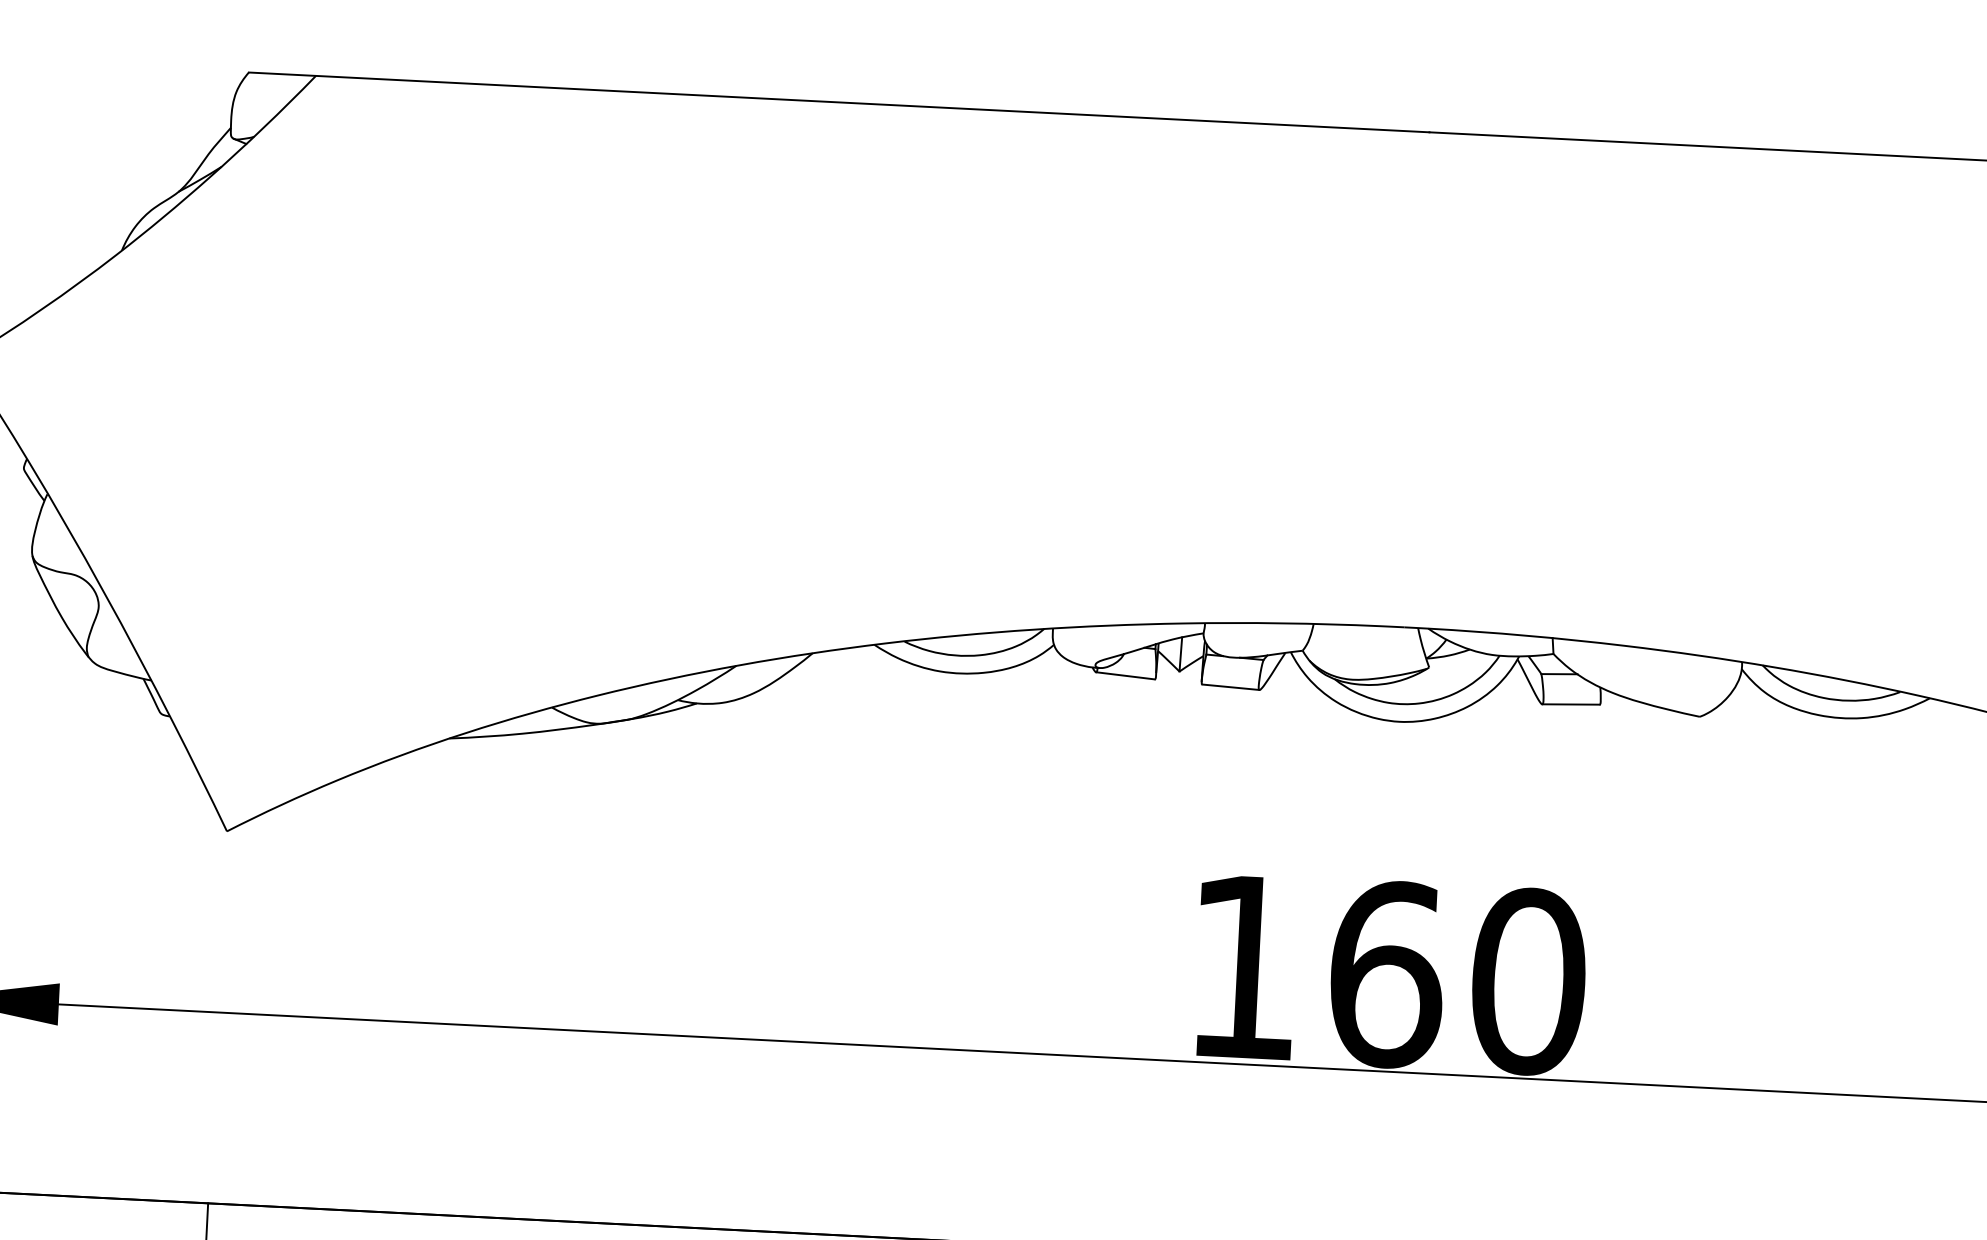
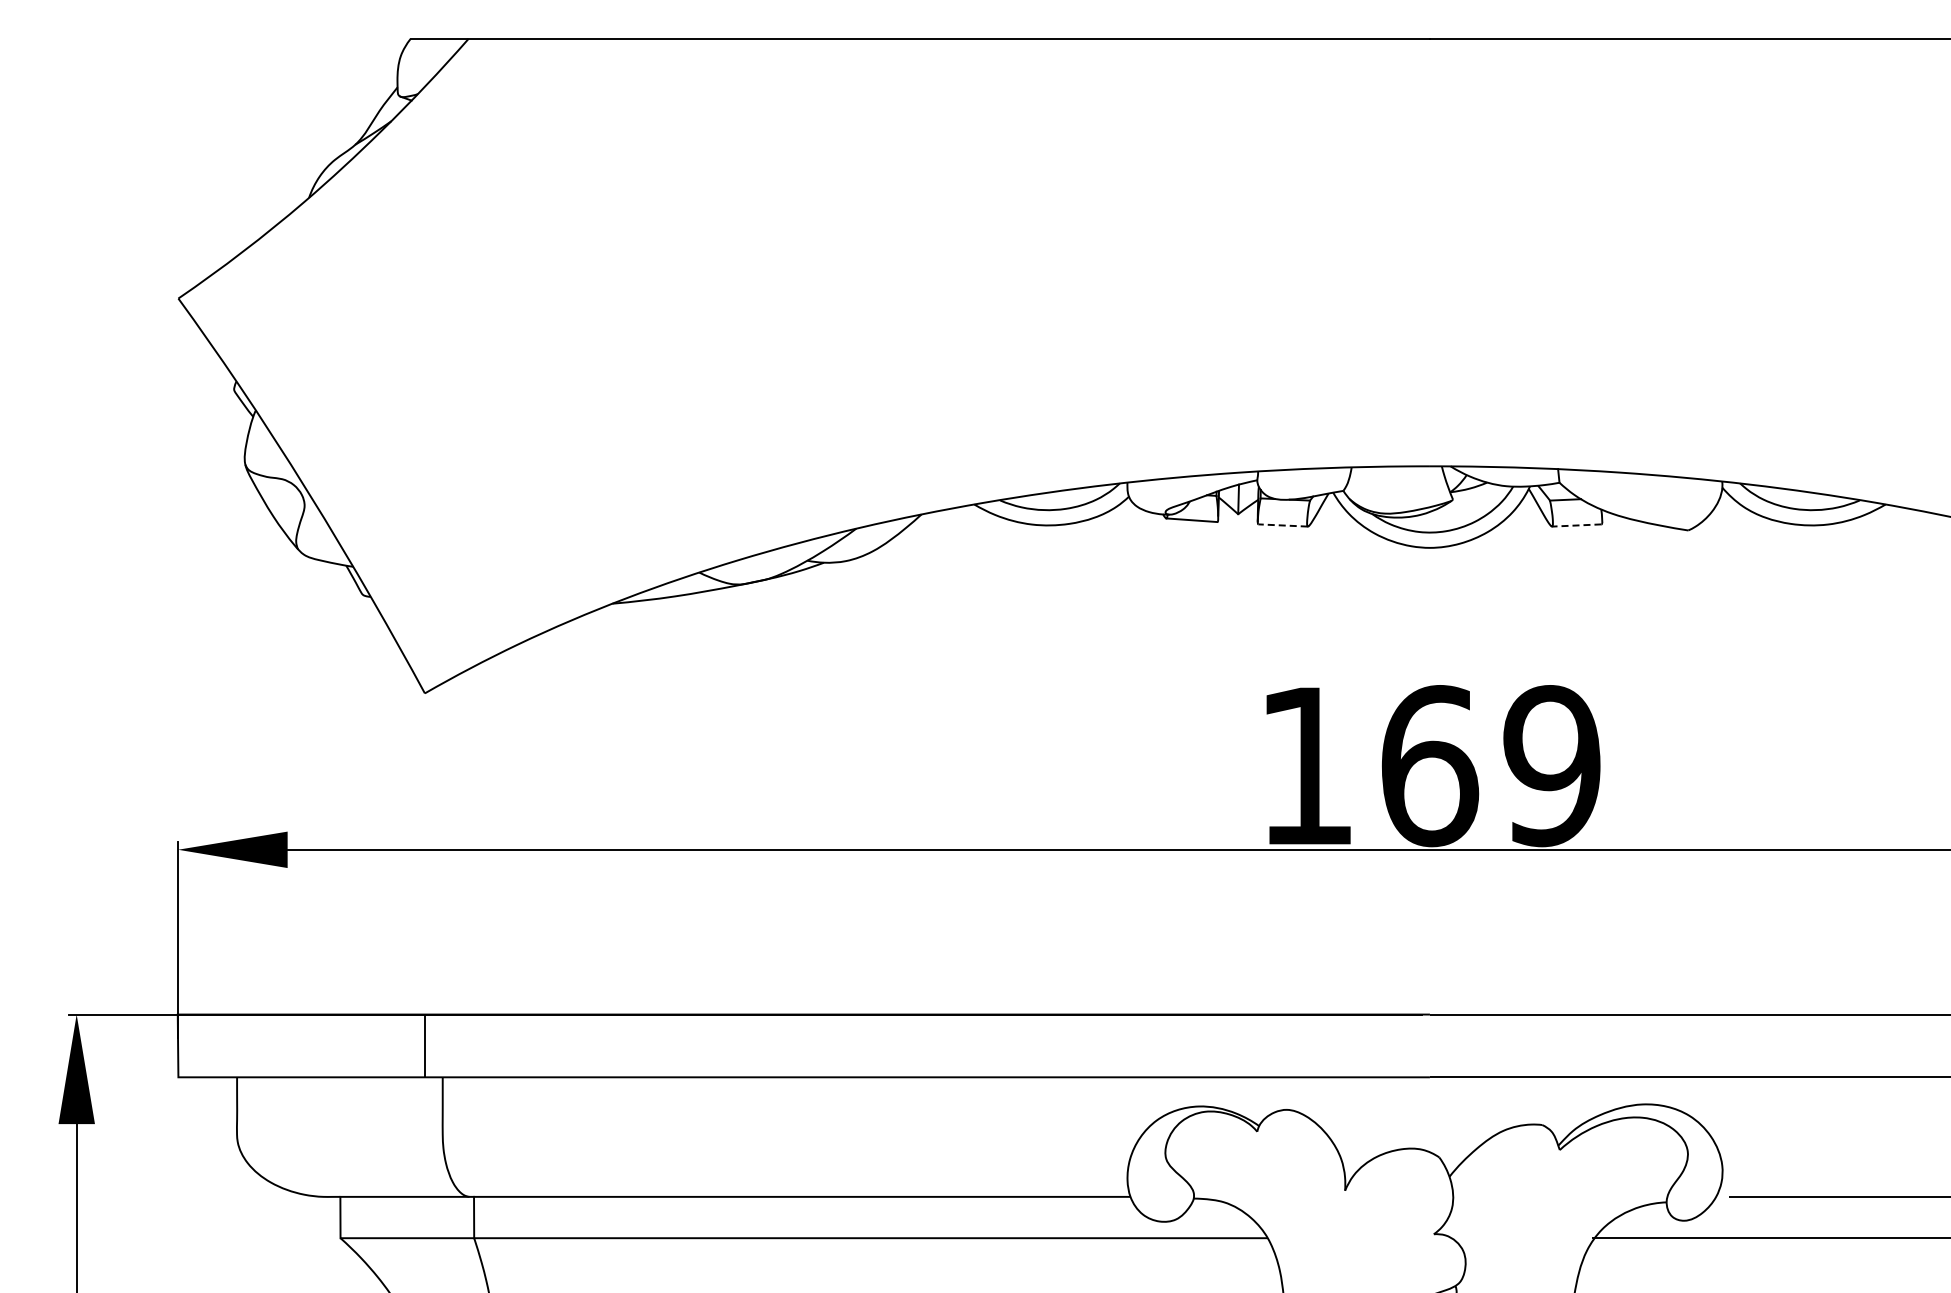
line: (1231, 687) -> (1283, 525), solid -> dashed
line: (1570, 704) -> (1576, 525), solid -> dashed
text: (1528, 982) -> (1552, 766), 160 -> 169

